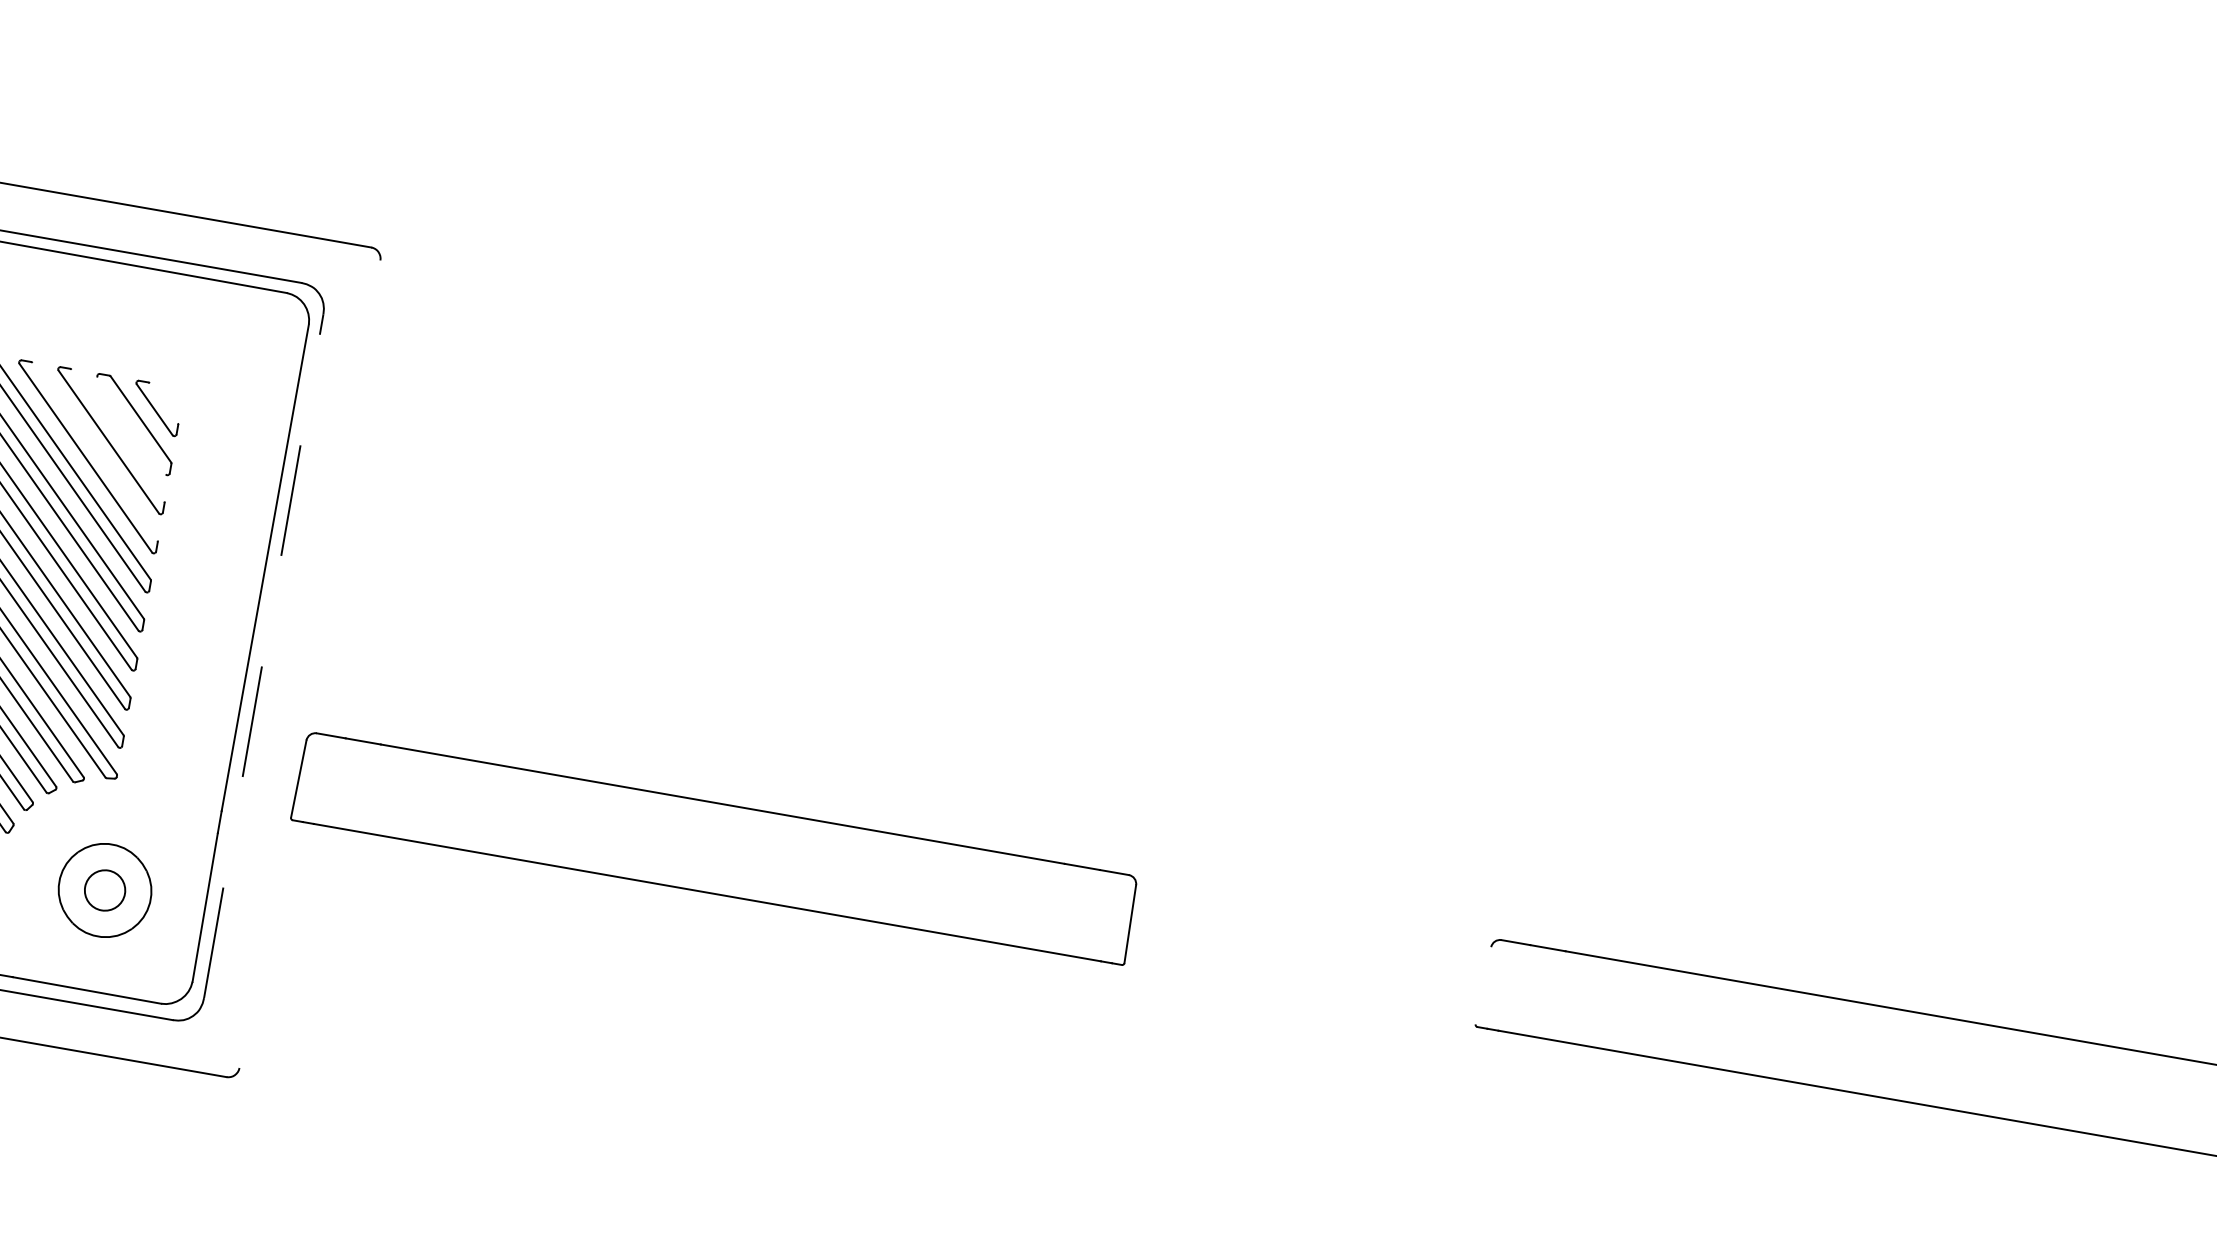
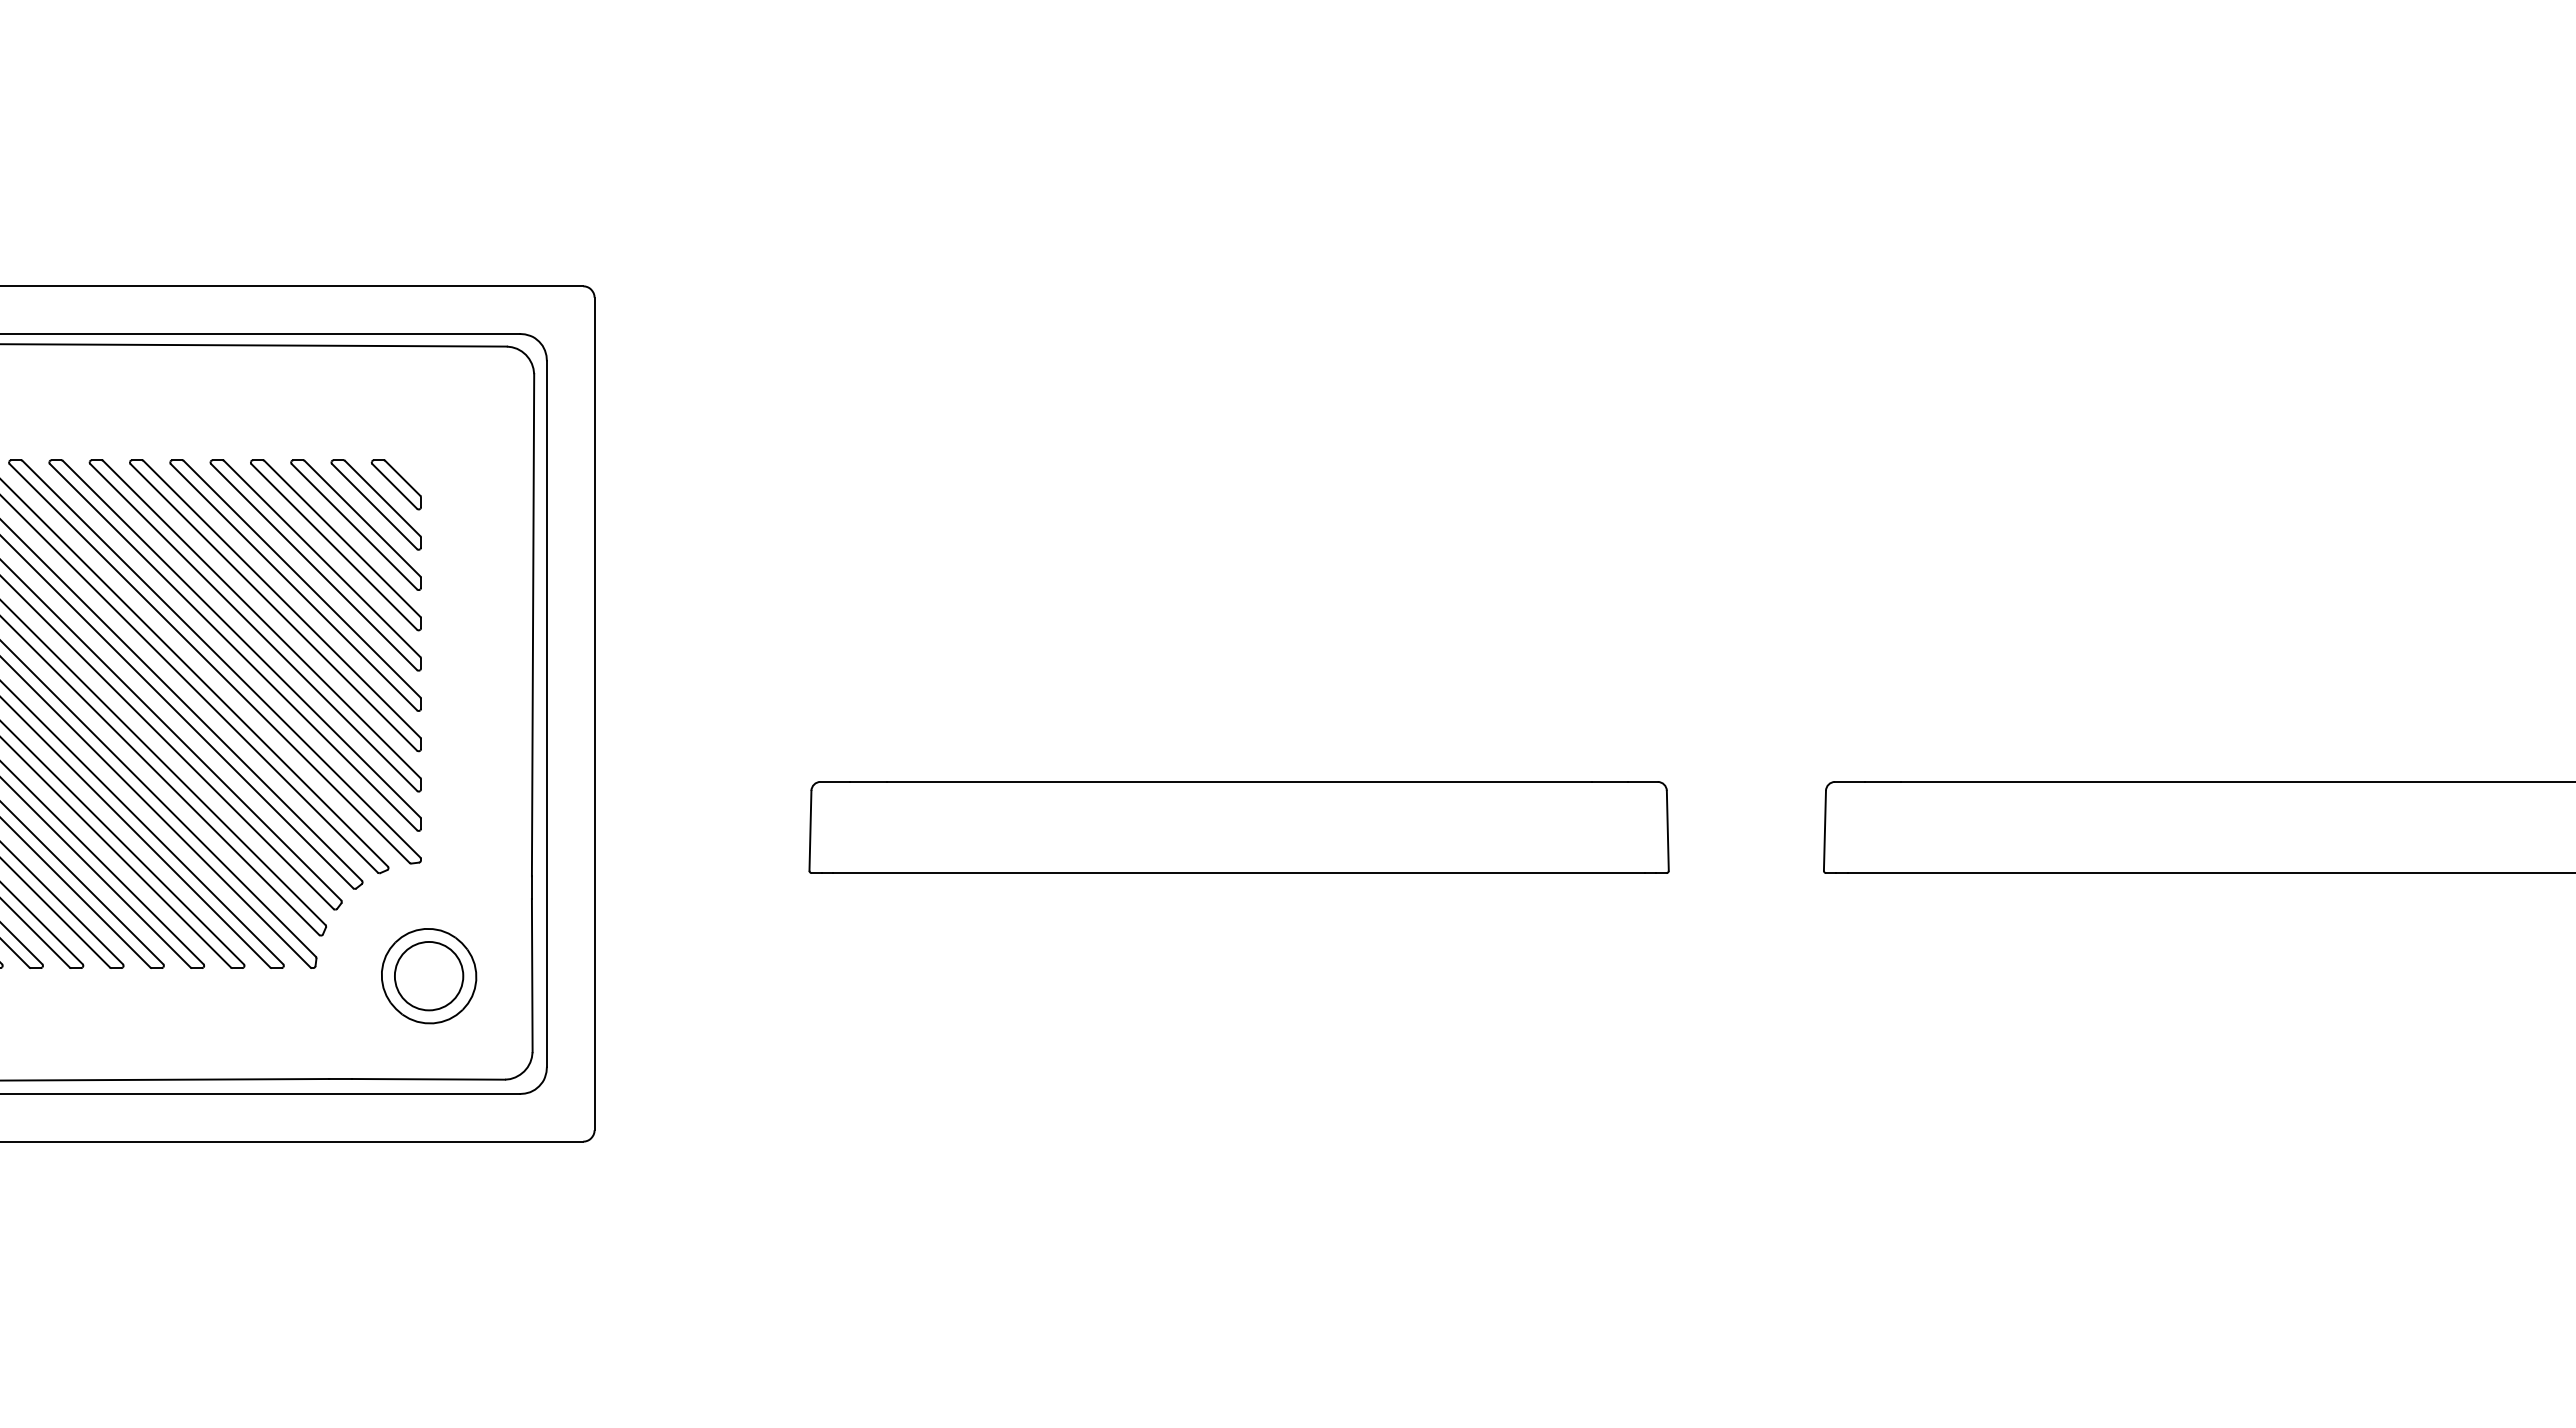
line: (163, 402) -> (402, 477), added
line: (131, 425) -> (374, 506), added
line: (117, 435) -> (362, 518), added
line: (95, 451) -> (342, 538), added
line: (263, 655) -> (546, 713), dashed -> solid
line: (309, 663) -> (594, 713), added
part: (714, 848) -> (1238, 827), moved
circle: (104, 889) -> (428, 975), size x1.67
line: (1483, 985) -> (1824, 830), added

